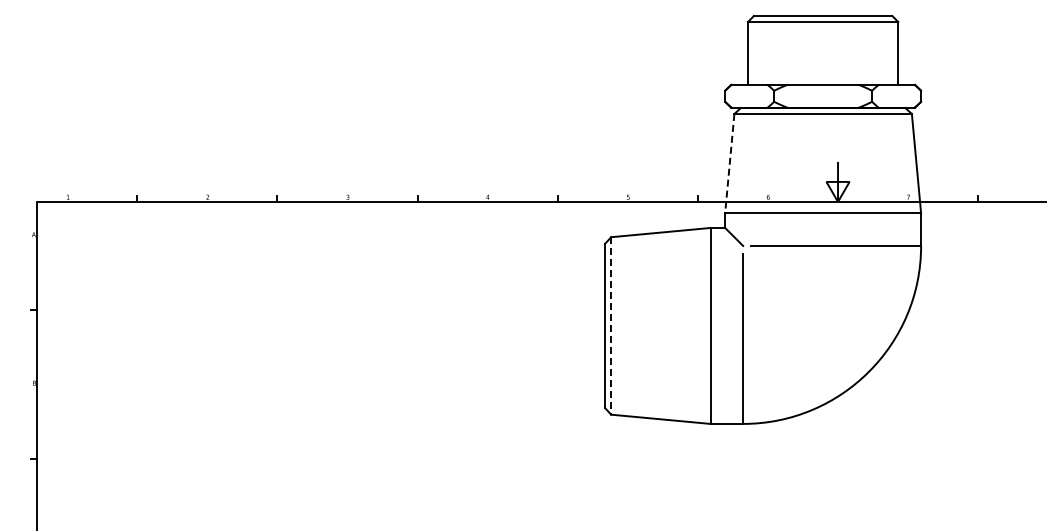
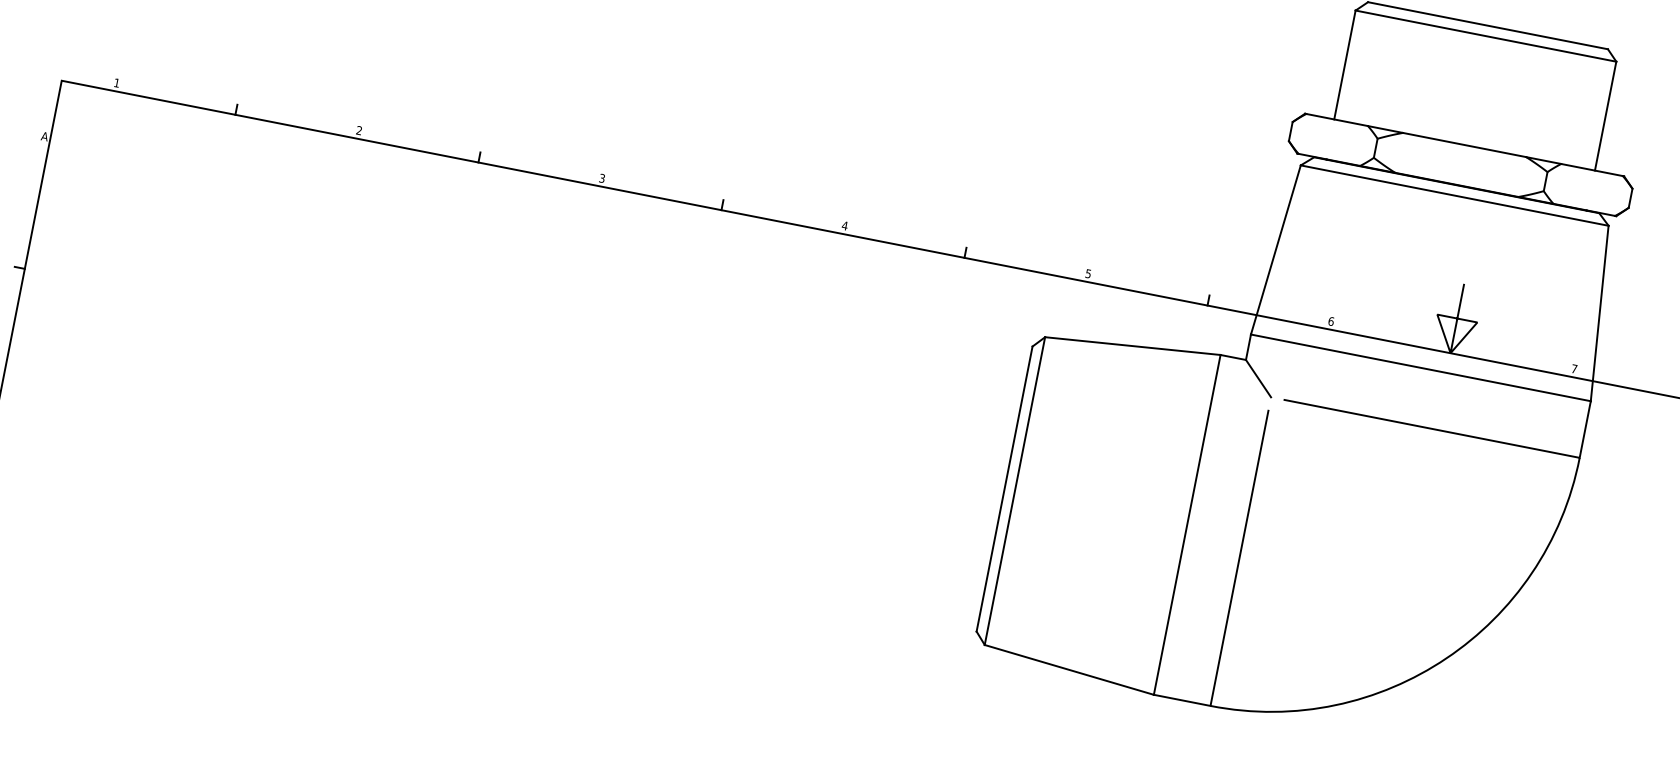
line: (729, 163) -> (1275, 249), dashed -> solid
line: (611, 325) -> (1015, 490), dashed -> solid

